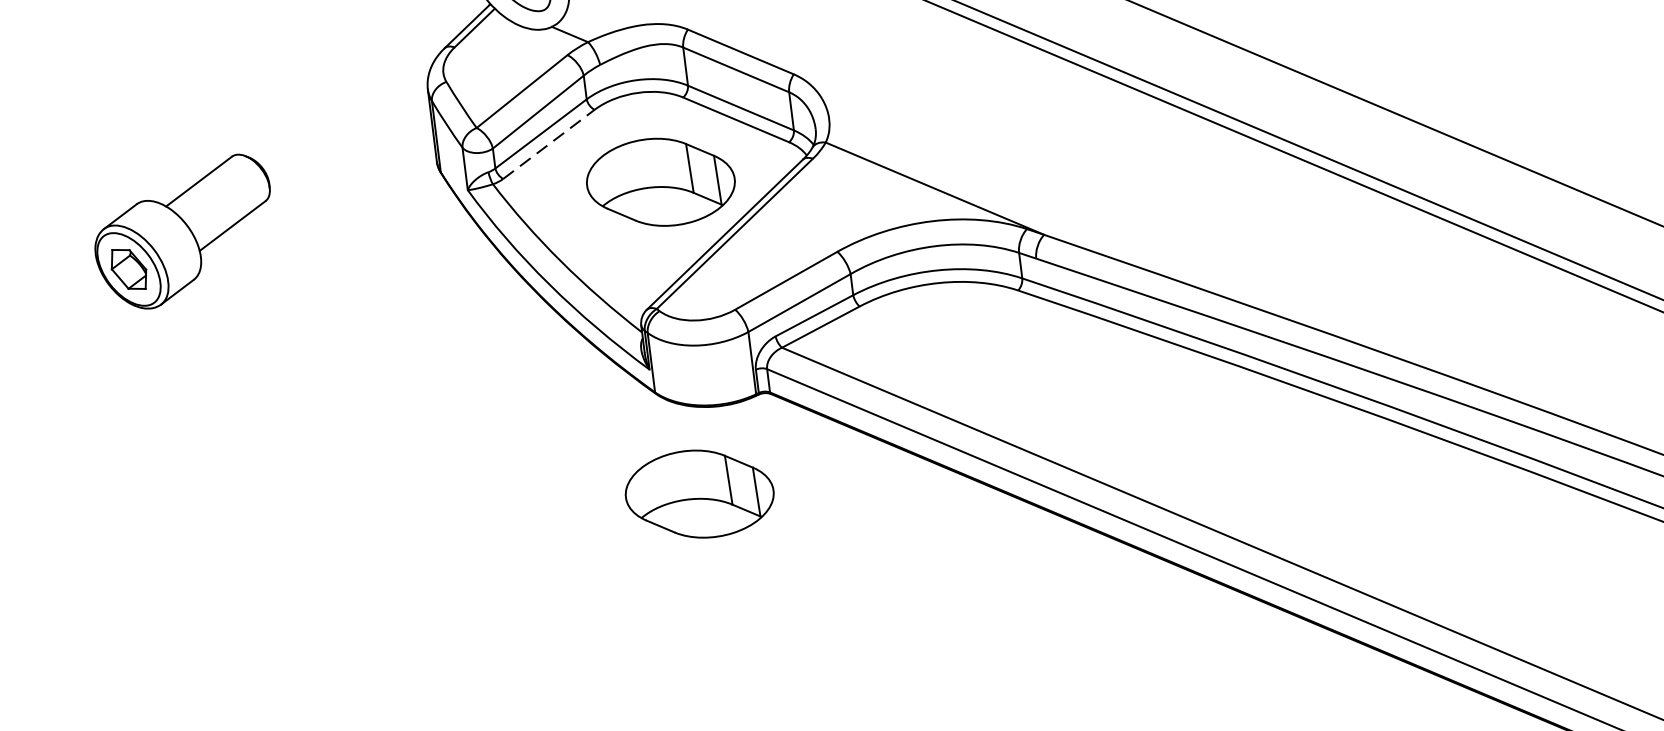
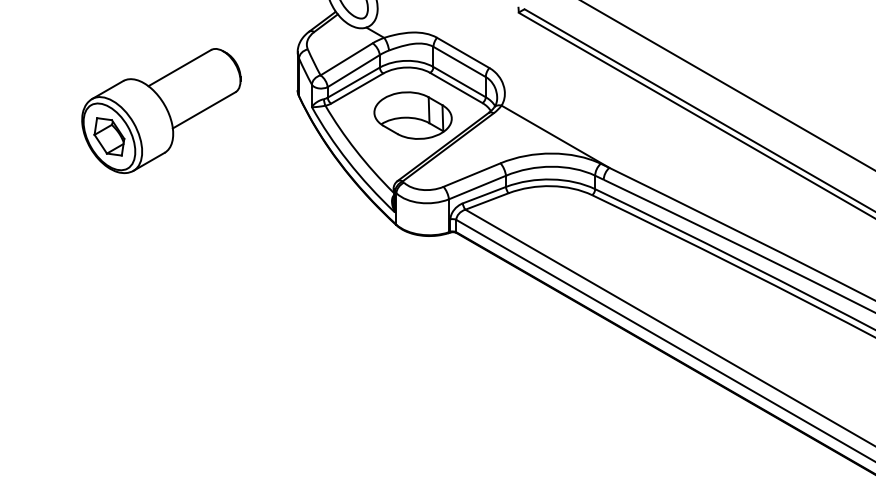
line: (549, 144) -> (357, 88), dashed -> solid
part: (184, 231) -> (161, 110), size x1.67
part: (698, 493) -> (412, 280), removed

